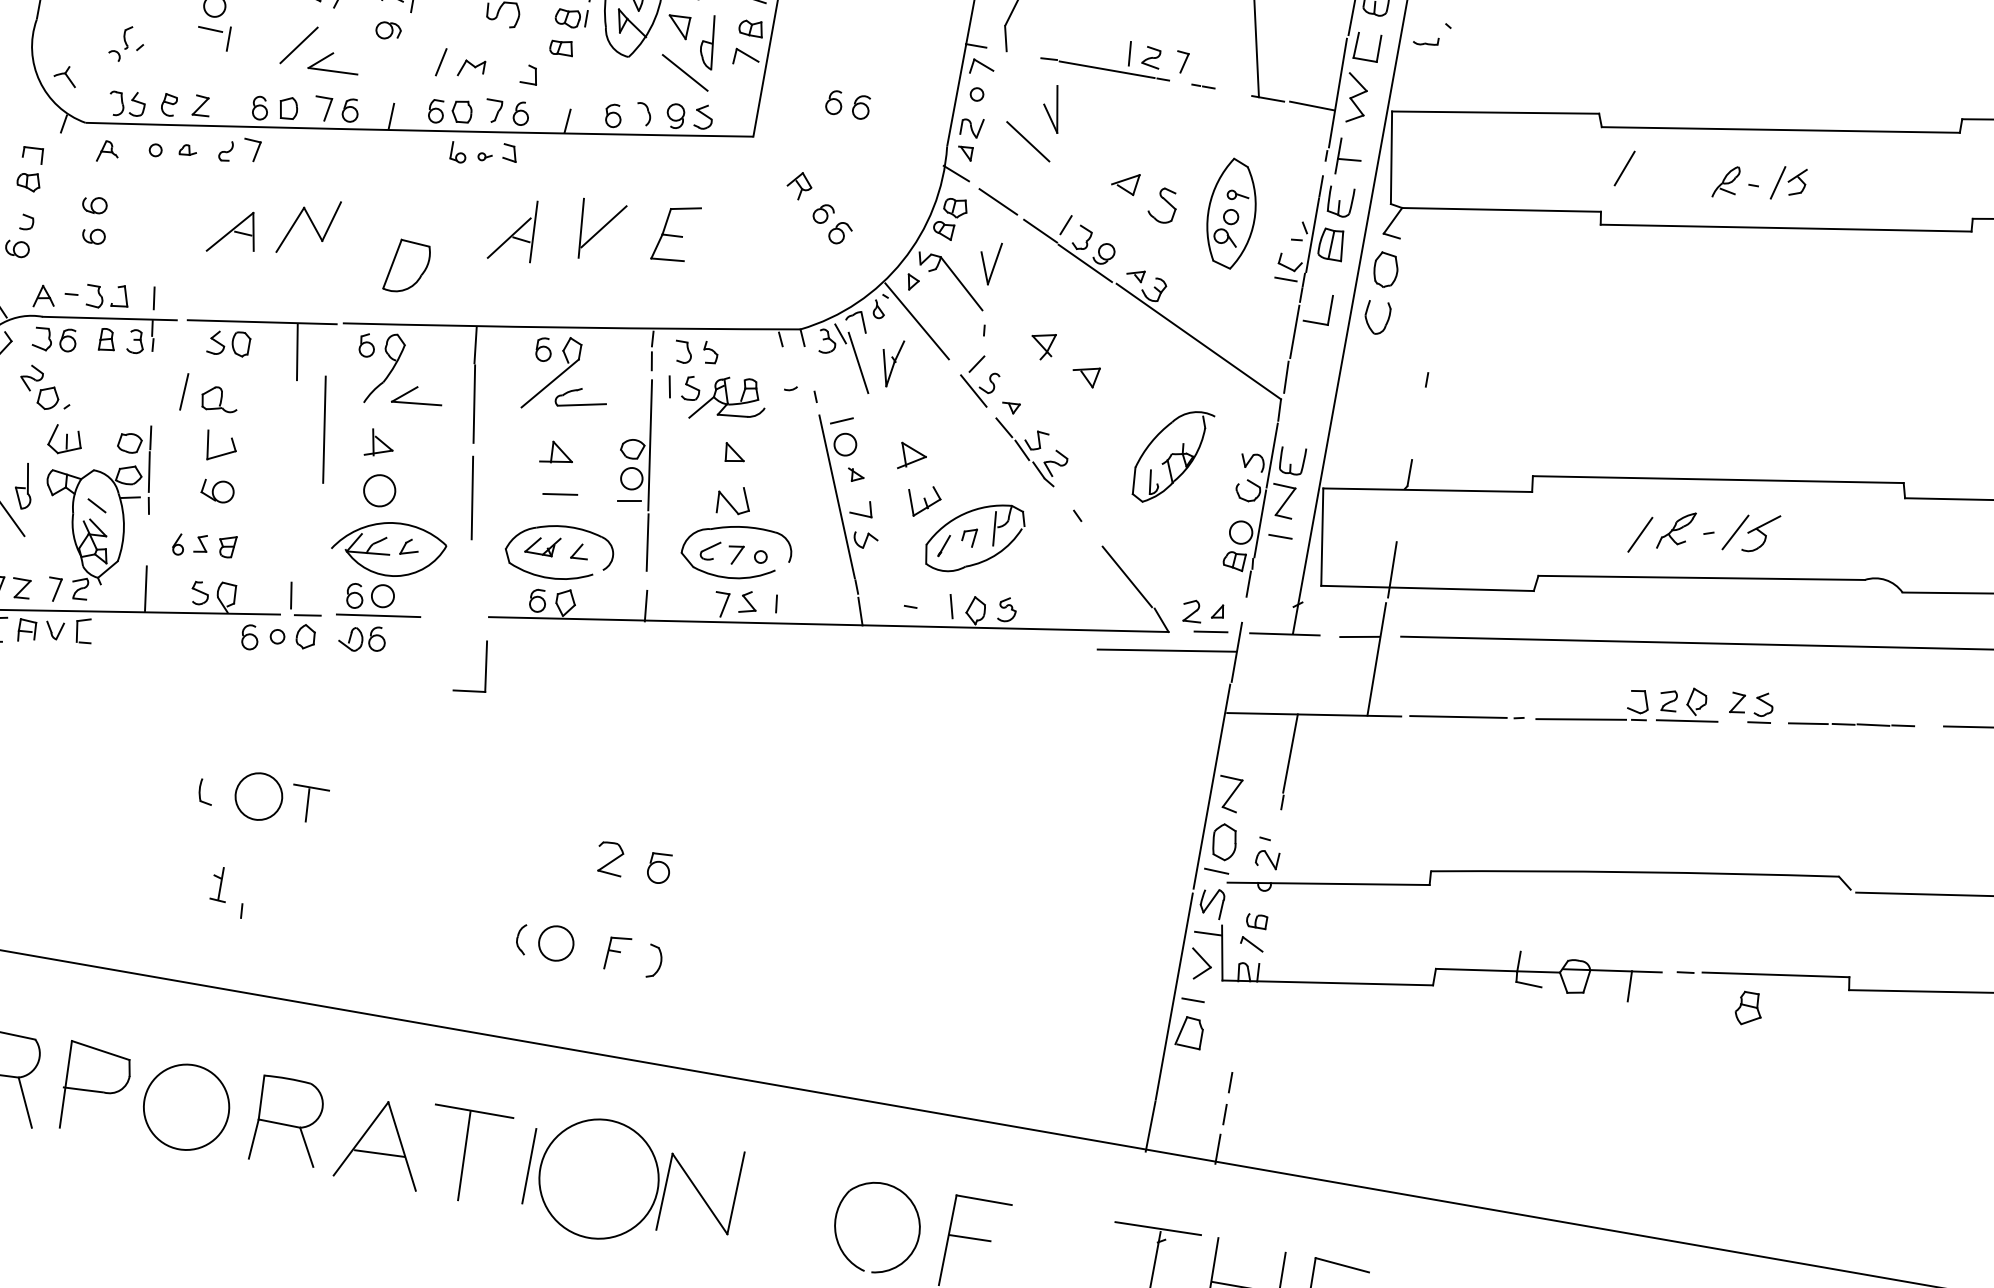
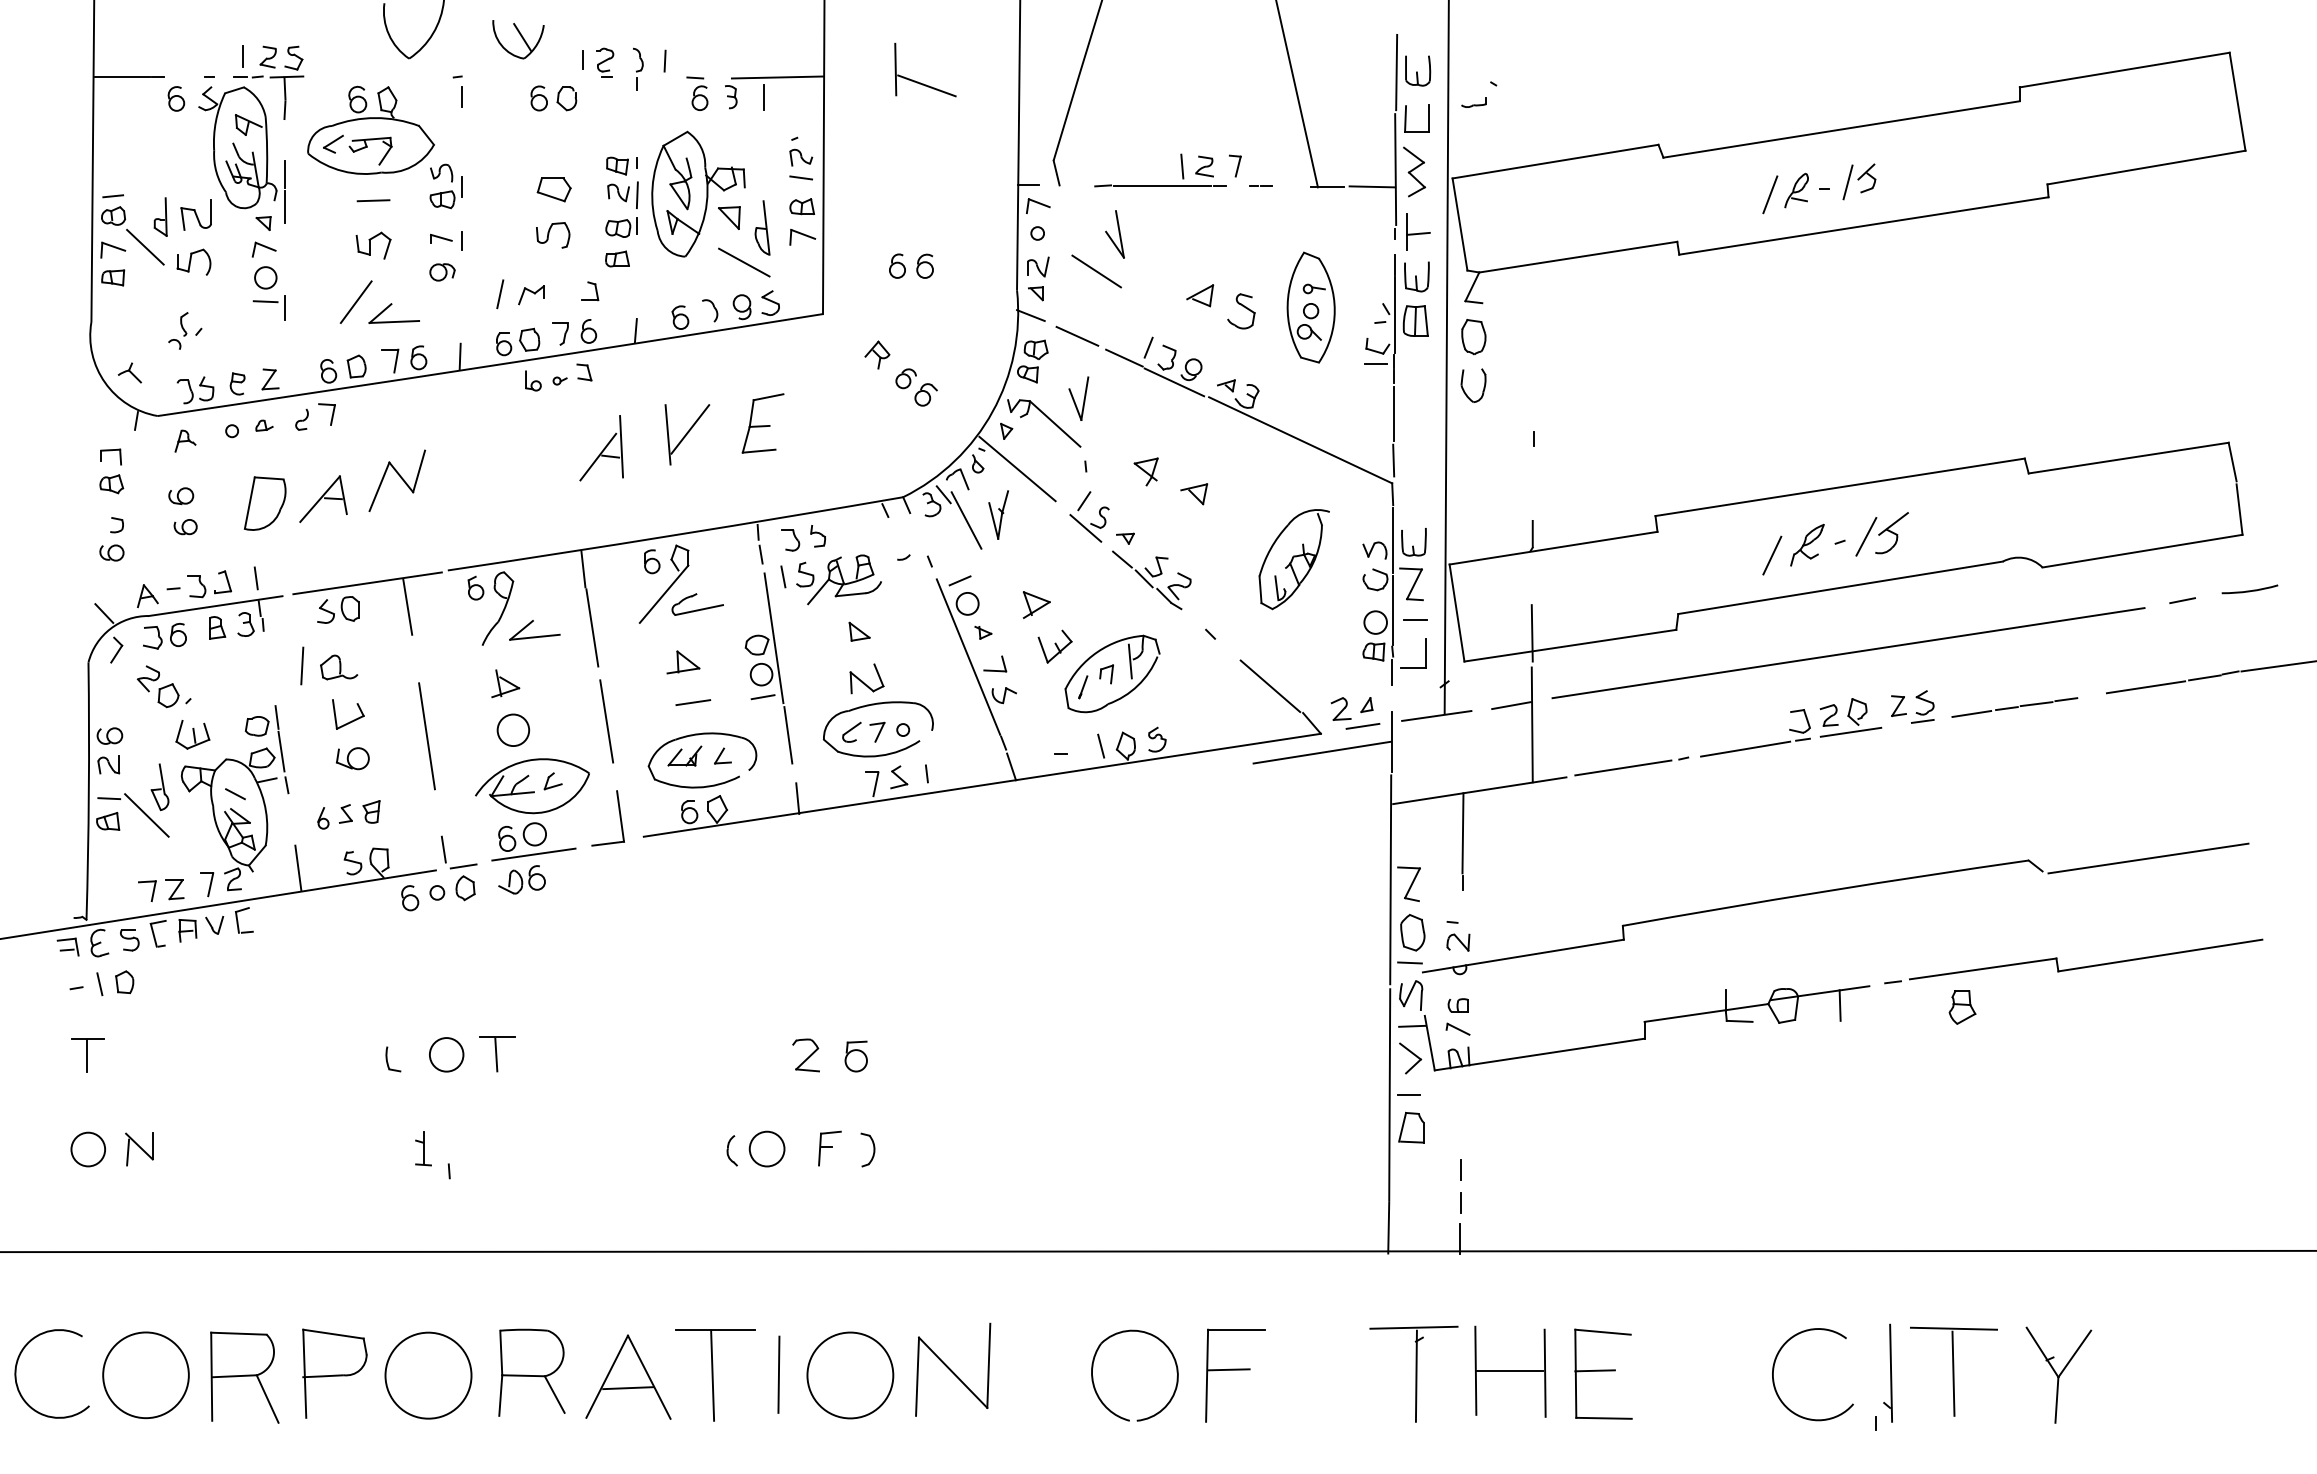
line: (1624, 168) -> (1770, 194), moved
part: (407, 267) -> (265, 503), moved
part: (1330, 310) -> (1425, 653), moved
line: (323, 429) -> (426, 736), moved
part: (484, 668) -> (619, 818), moved
circle: (258, 796) -> (446, 1054), size x0.71
circle: (599, 1179) -> (850, 1375), size x0.71

